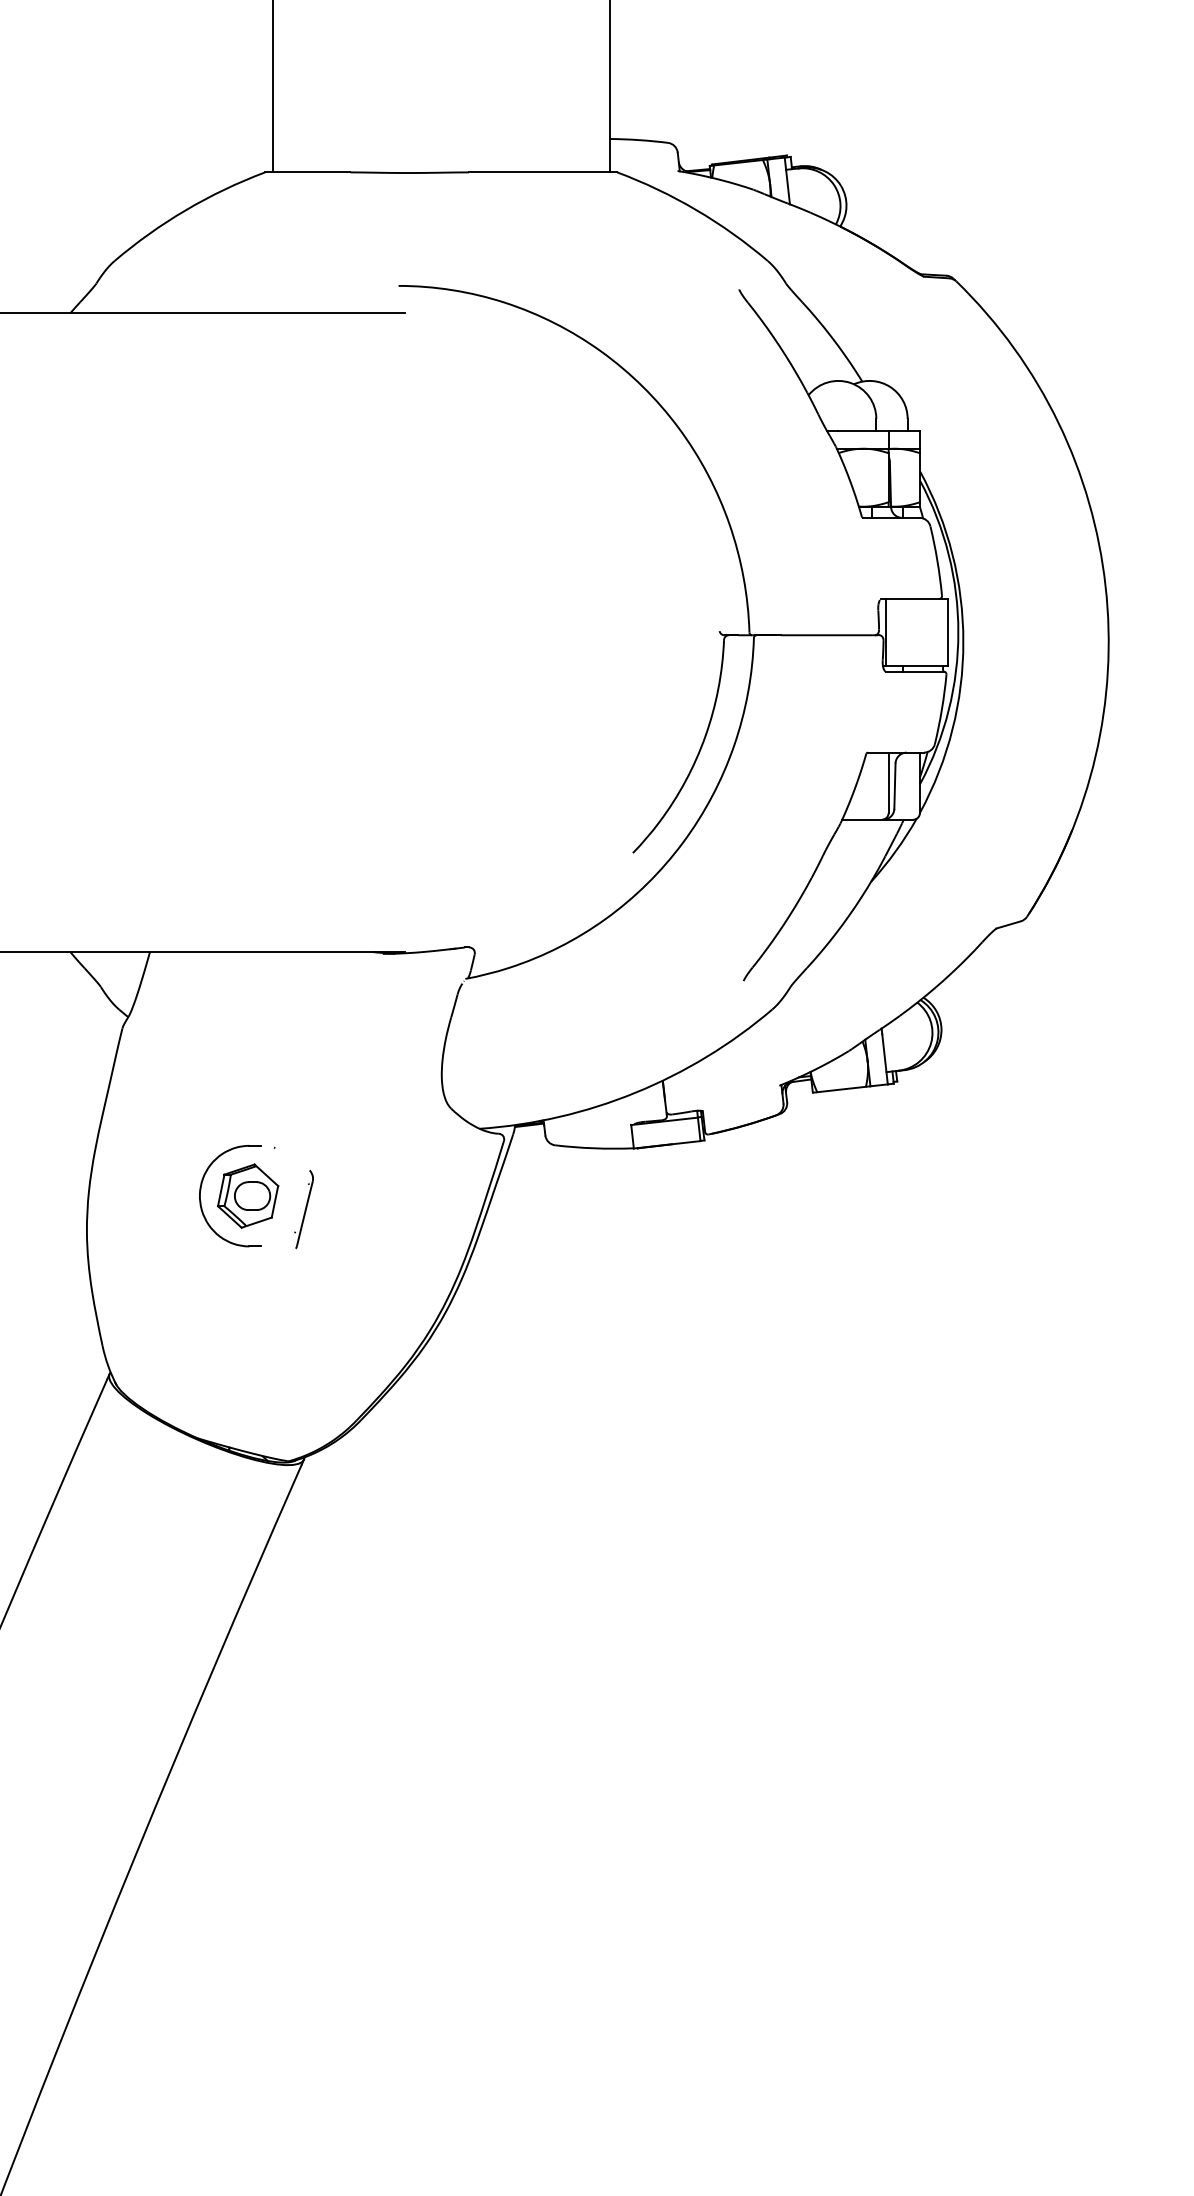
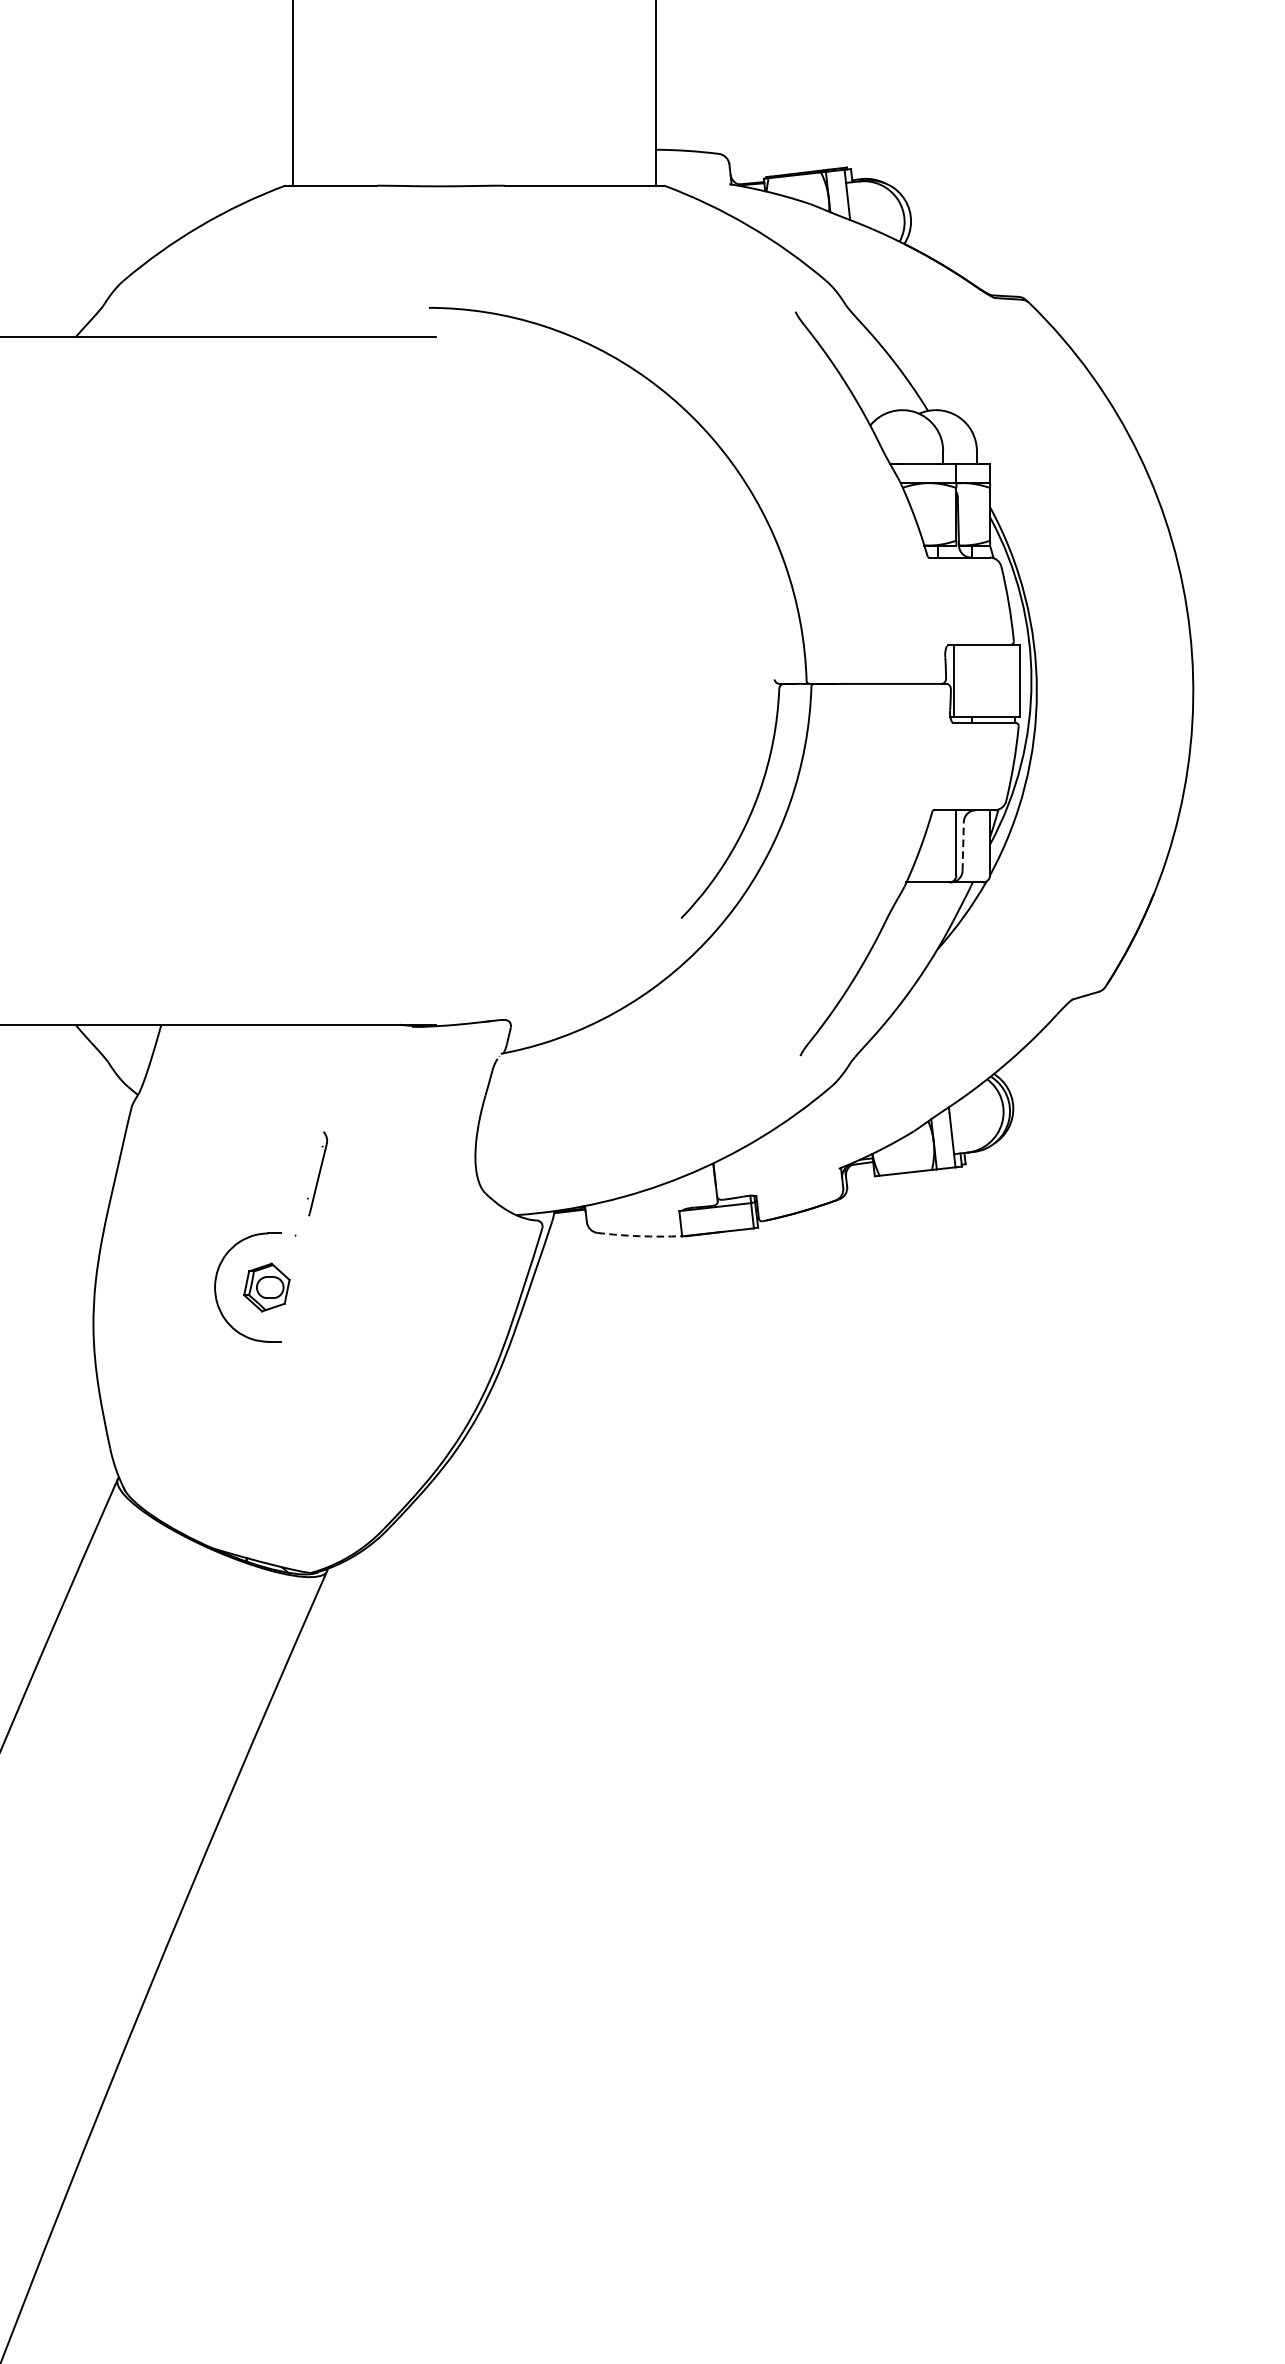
line: (894, 786) -> (962, 846), solid -> dashed
arc: (594, 1148) -> (639, 1236), solid -> dashed
part: (247, 1195) -> (266, 1286), size x0.7
part: (303, 1209) -> (316, 1173), moved

